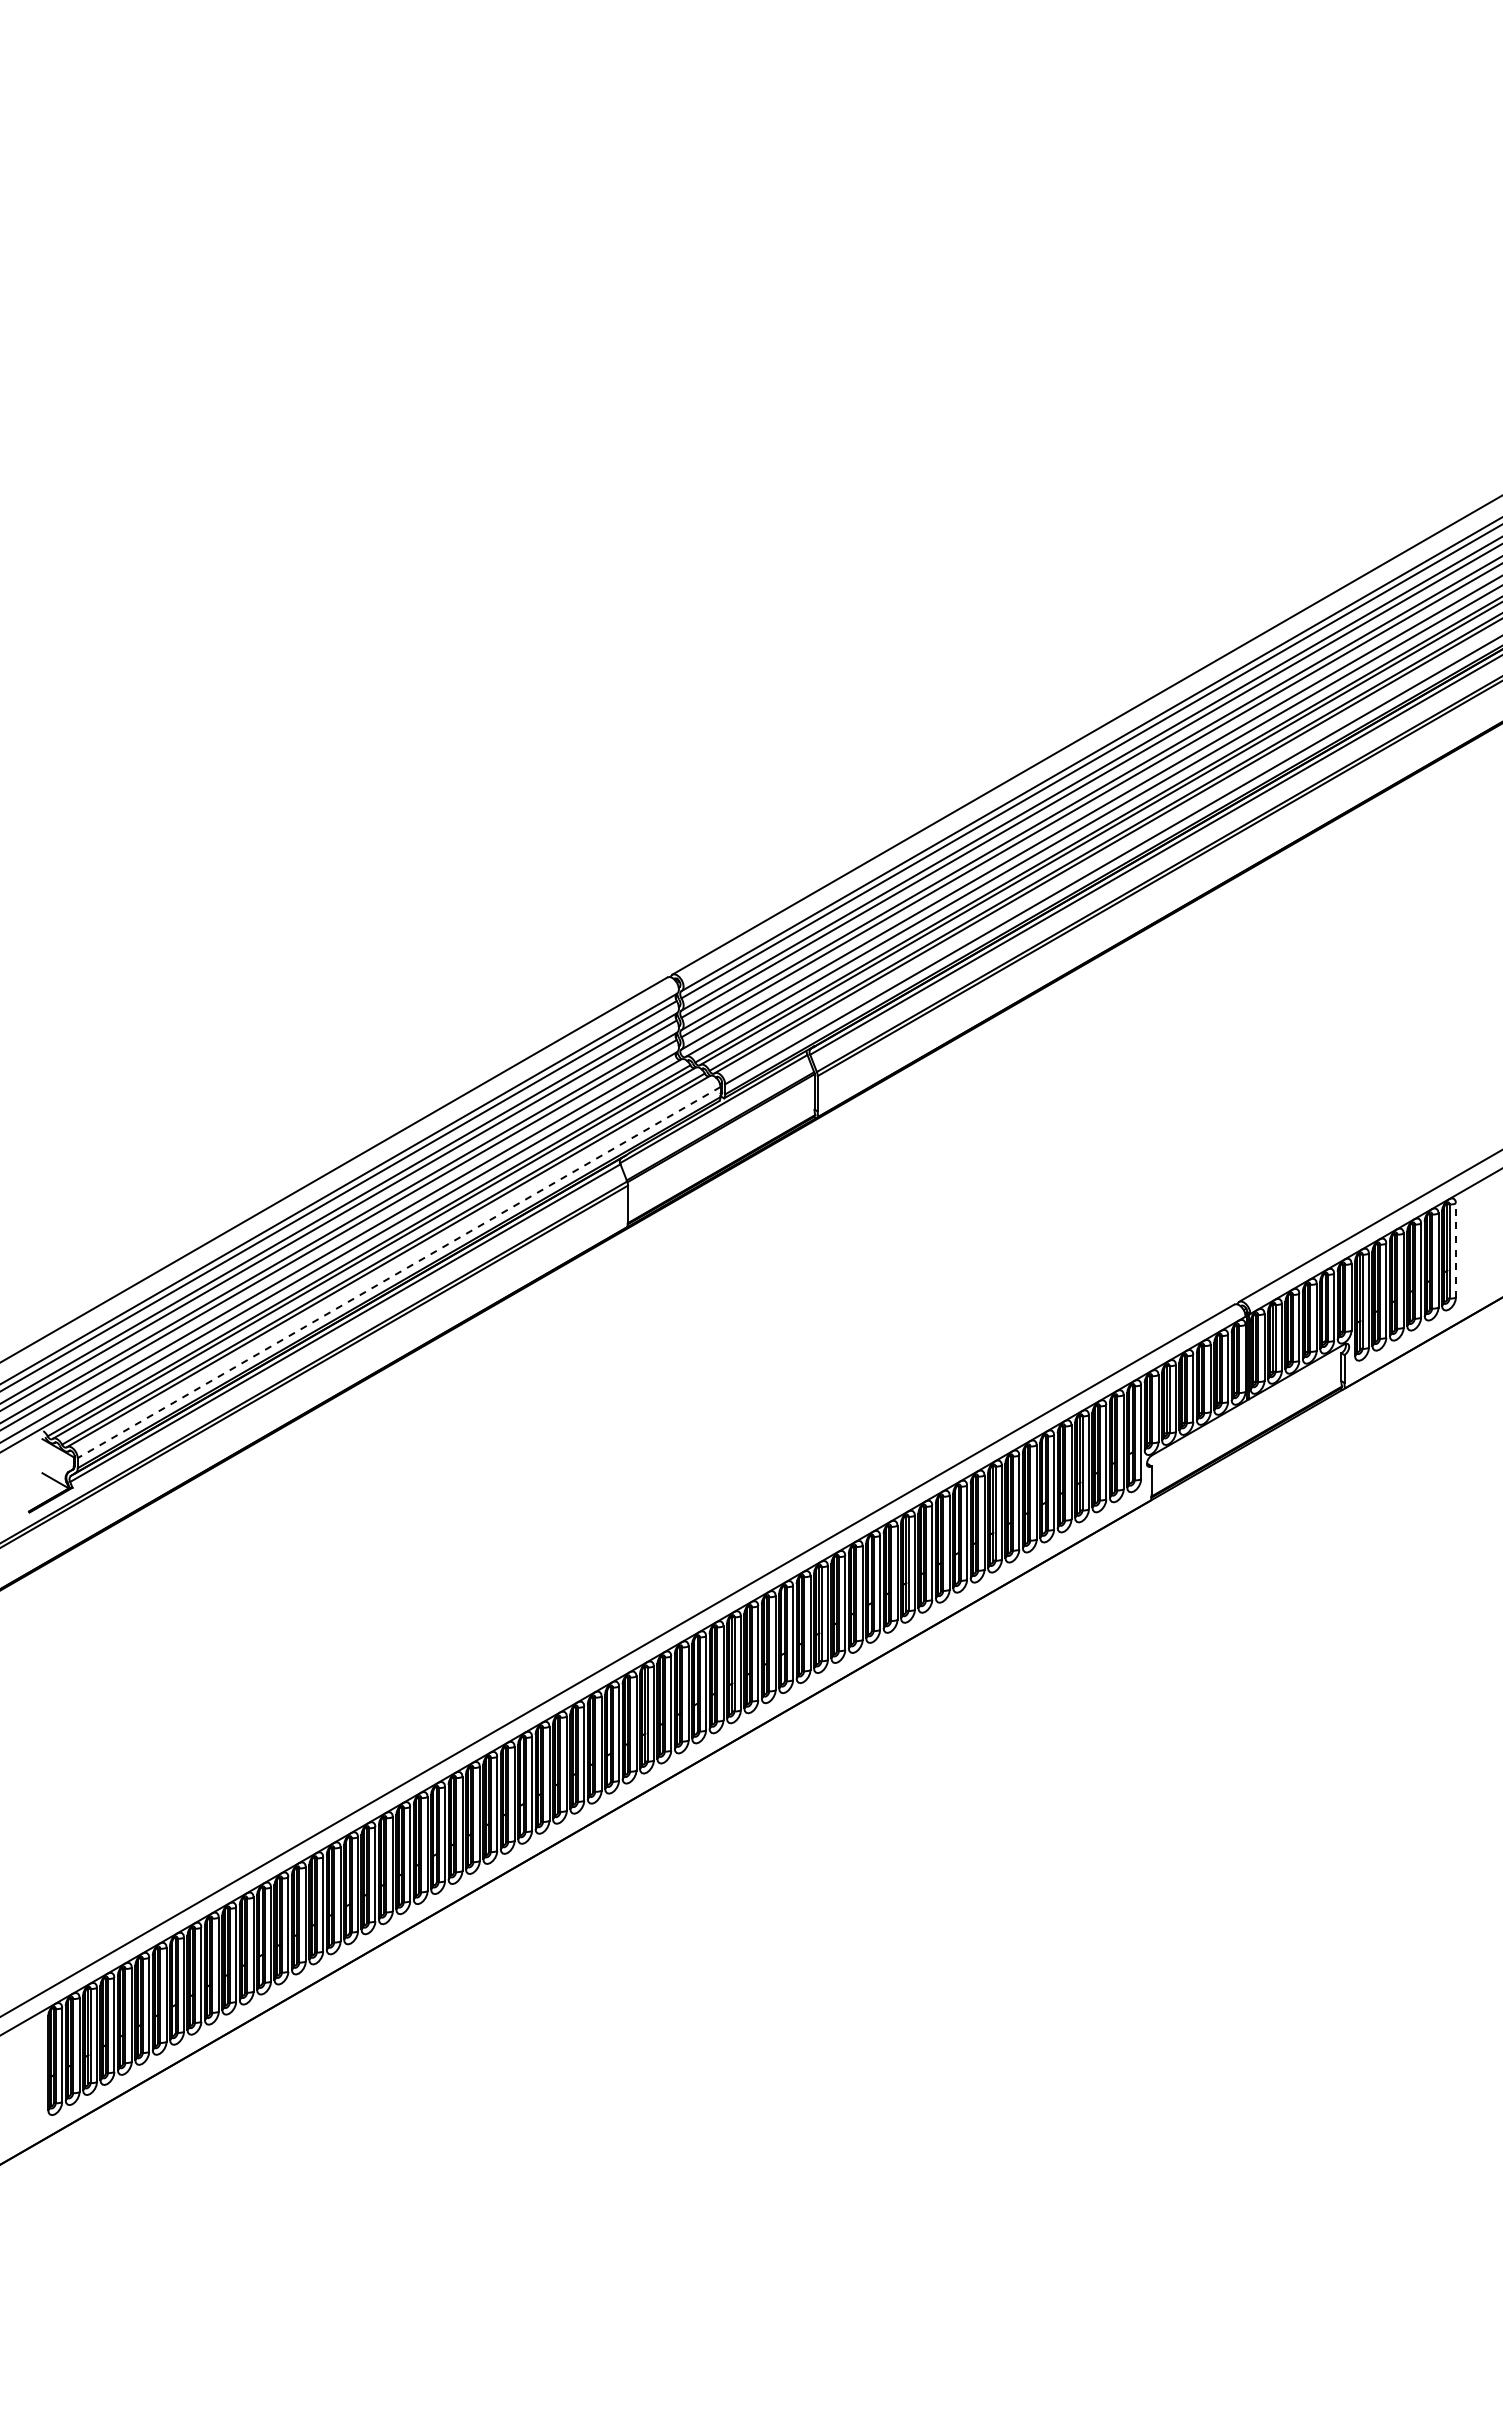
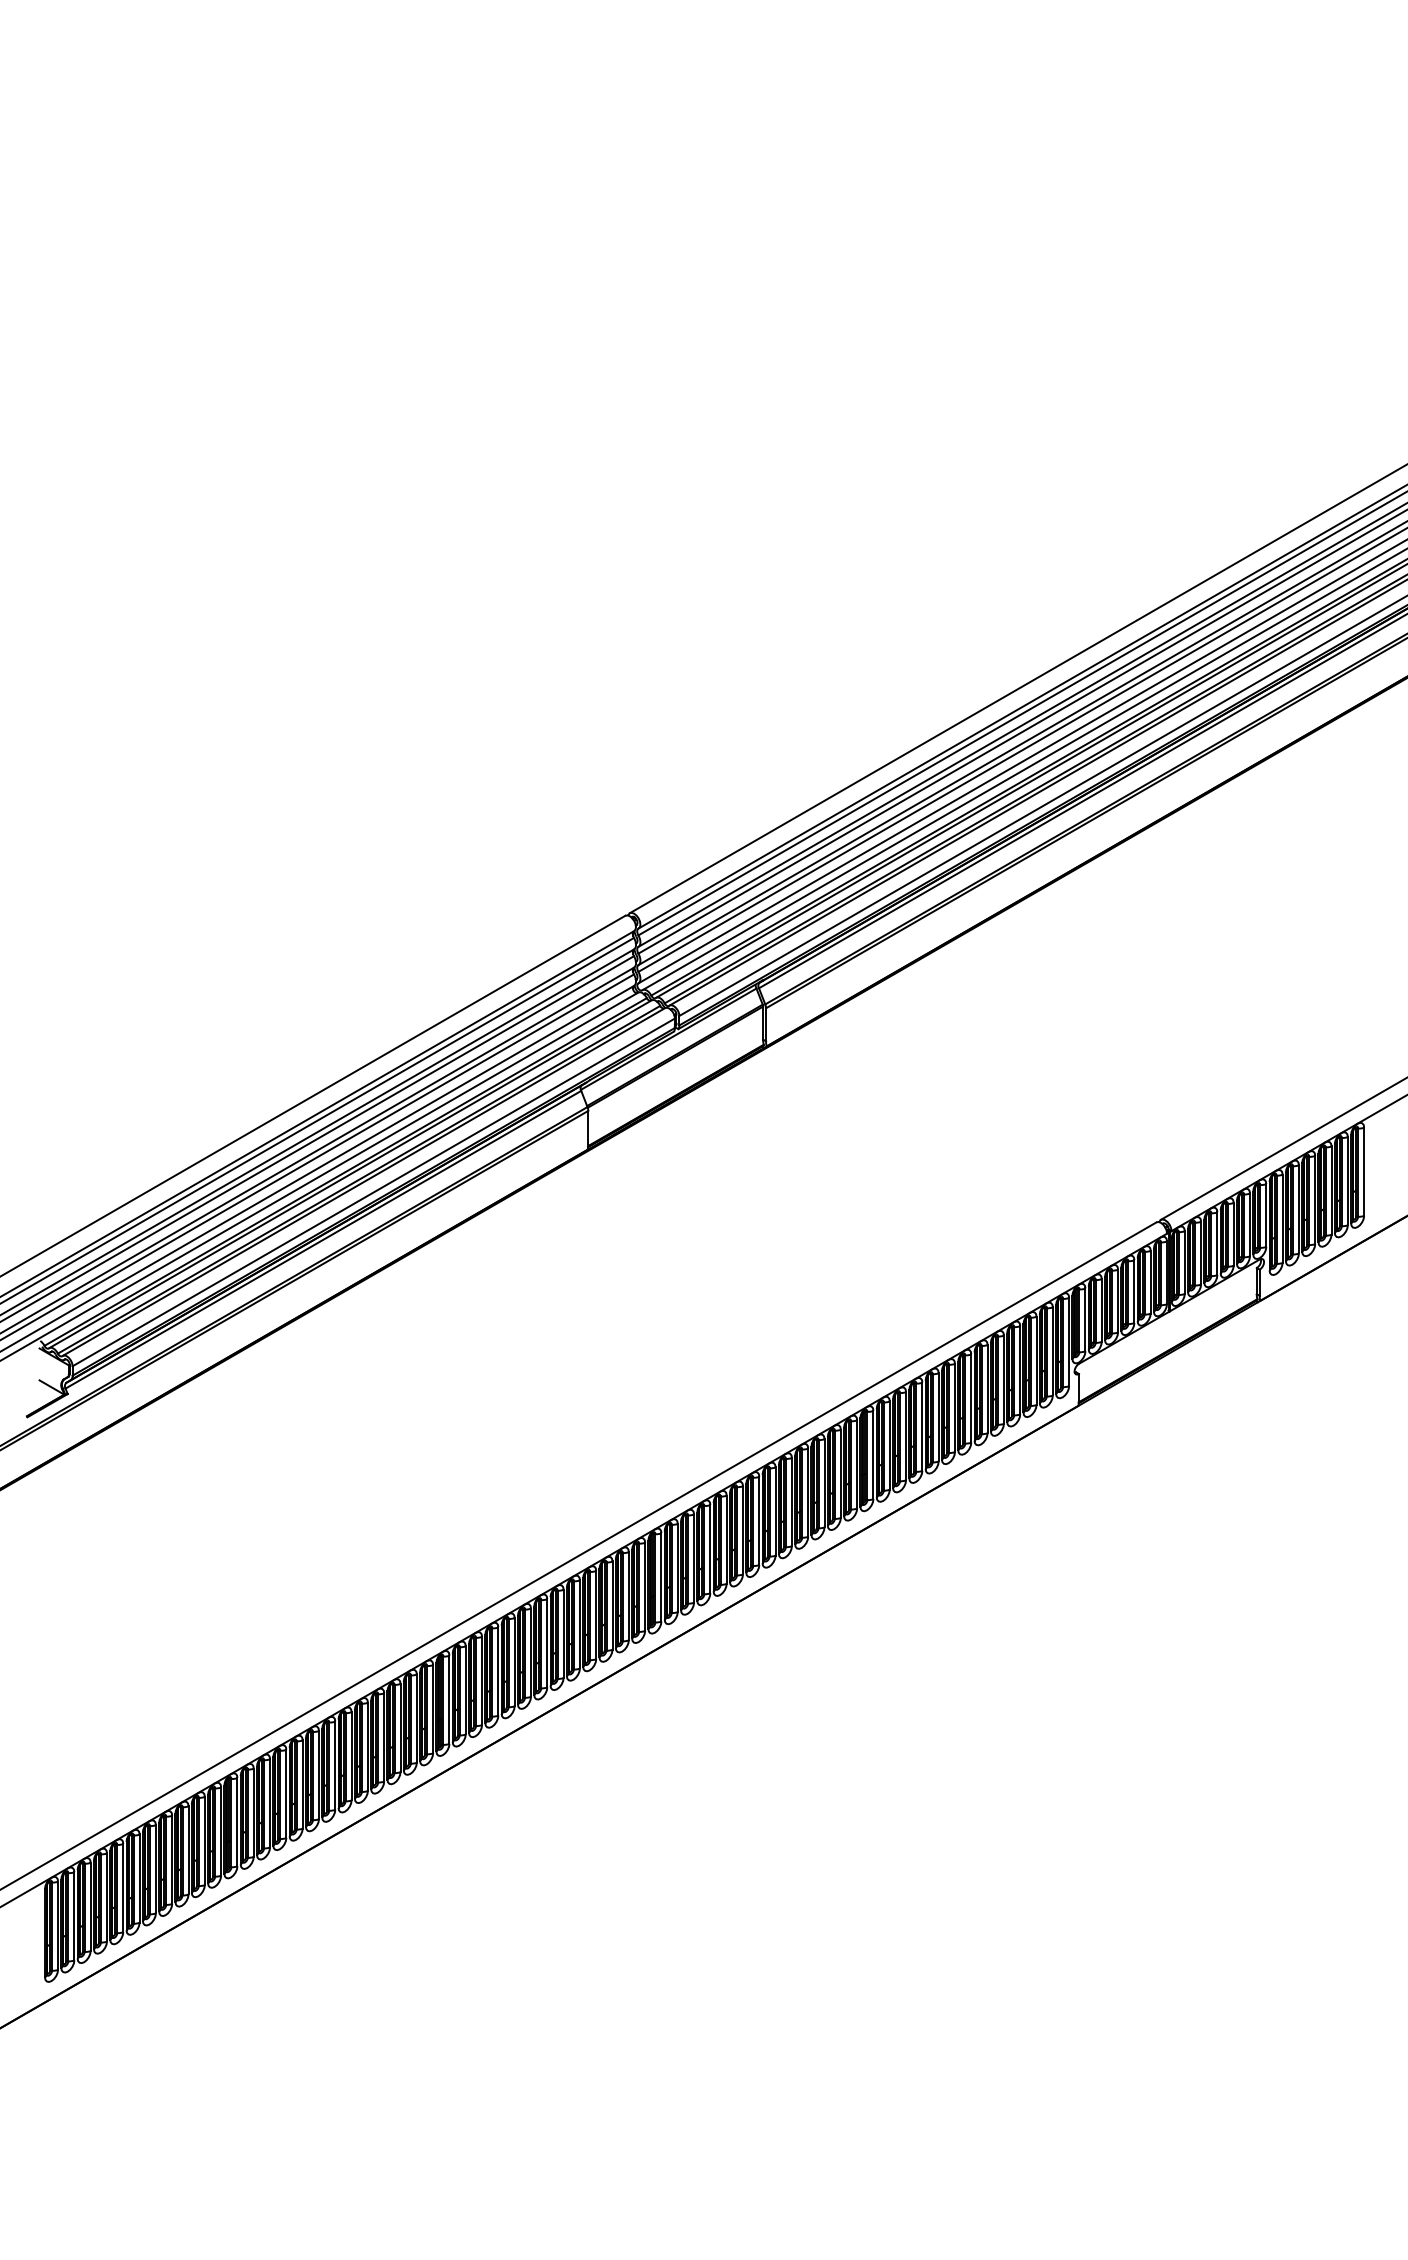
line: (1456, 1249) -> (1364, 1170), dashed -> solid
line: (398, 1272) -> (373, 1192), dashed -> solid

